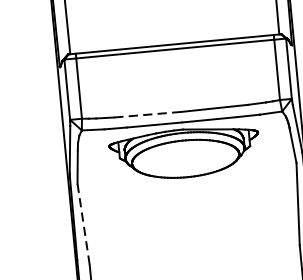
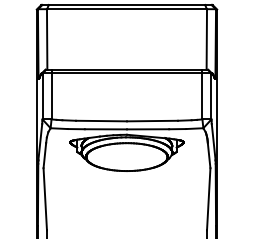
line: (149, 115) -> (102, 121), dashed -> solid
line: (83, 224) -> (45, 199), dashed -> solid

